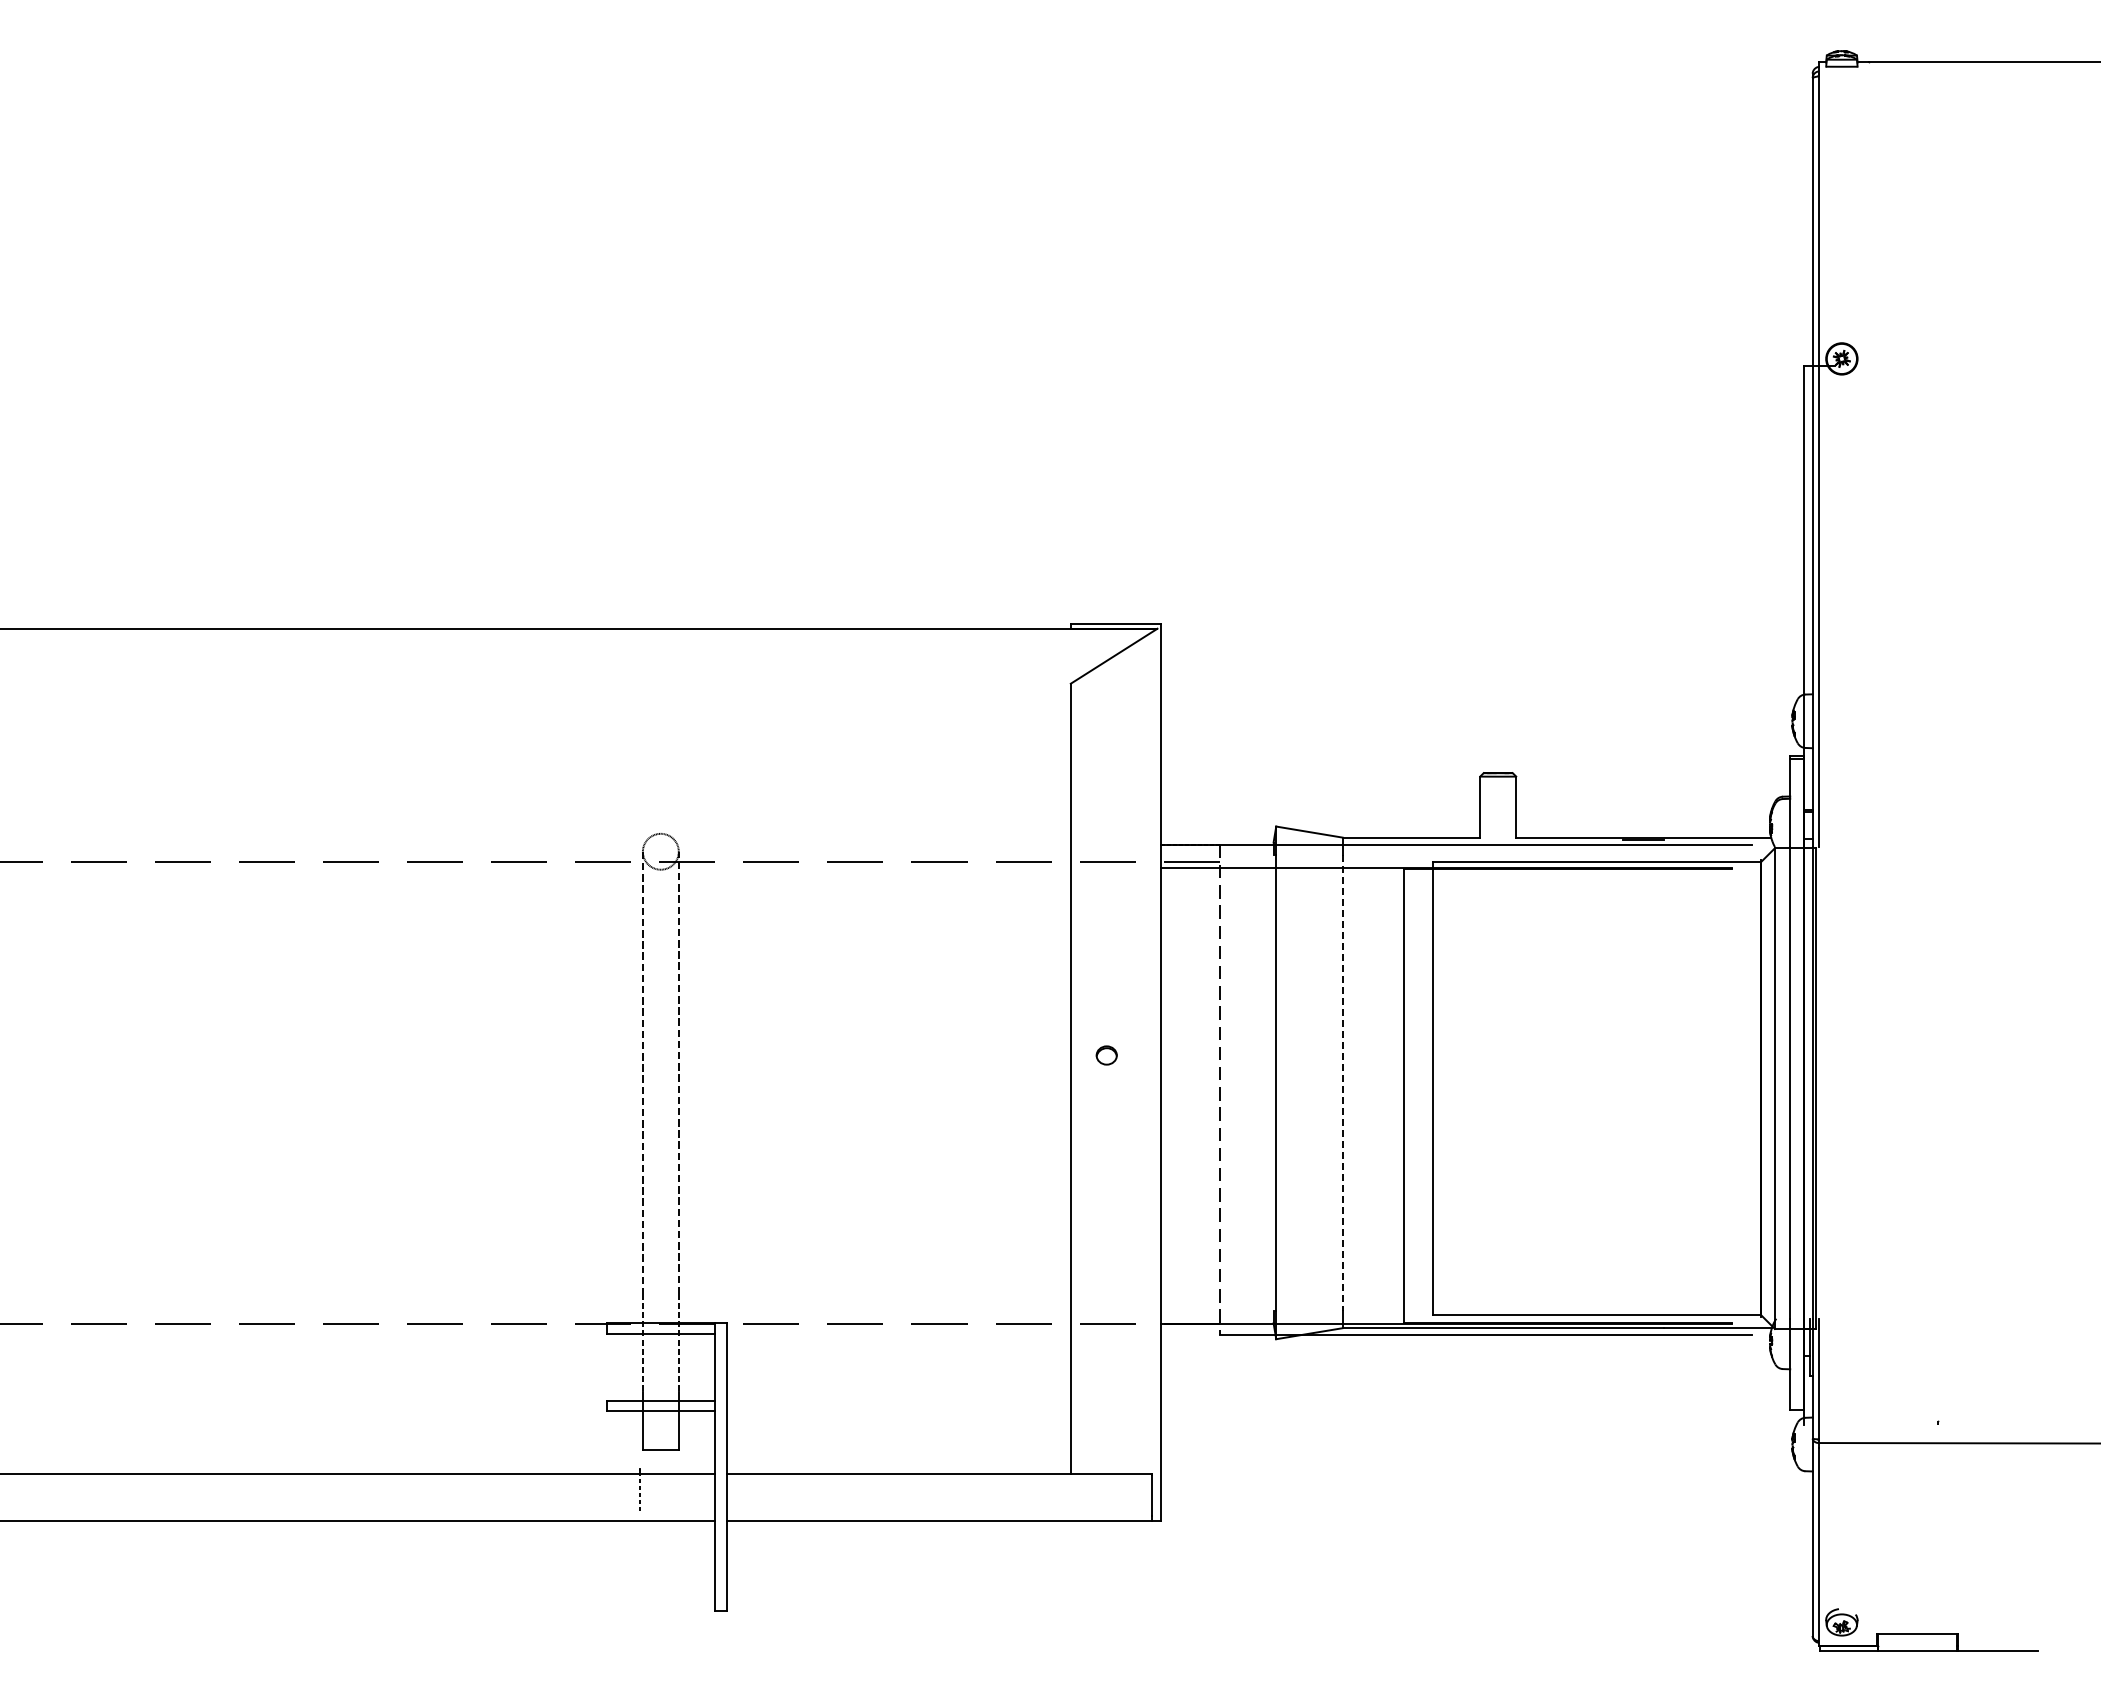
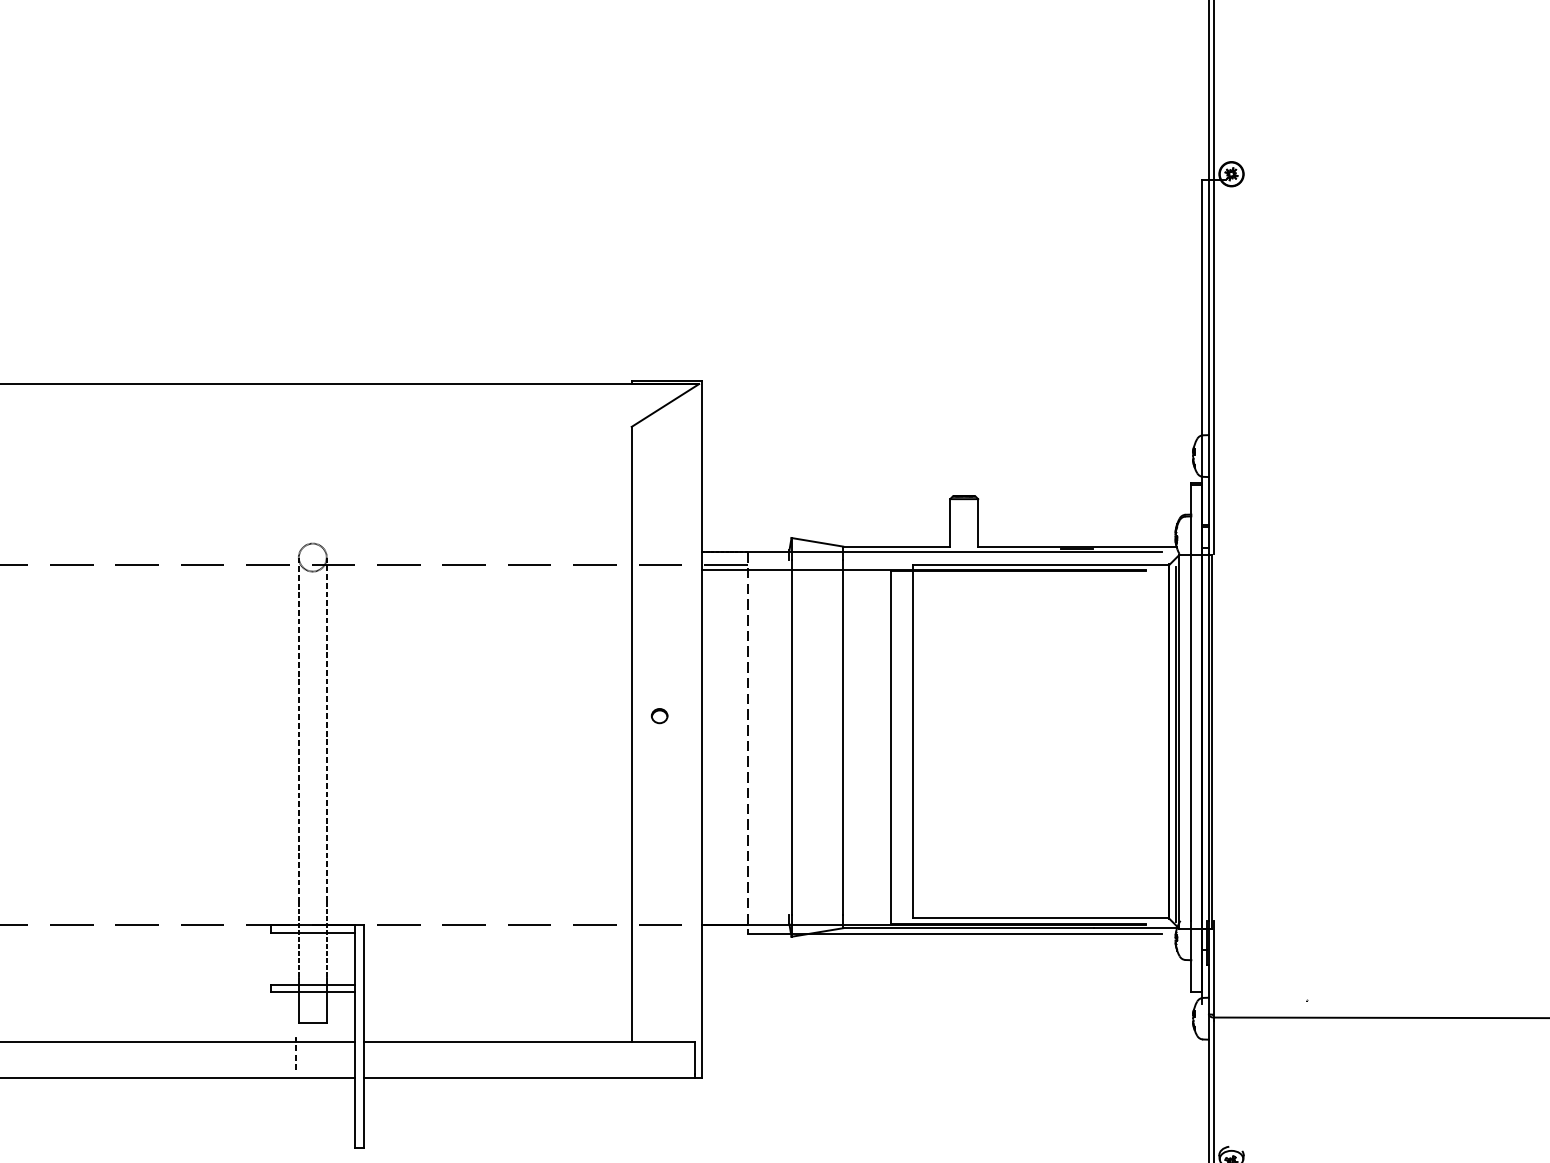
line: (1342, 1083) -> (843, 737), dashed -> solid
line: (1770, 1092) -> (1175, 744), added

